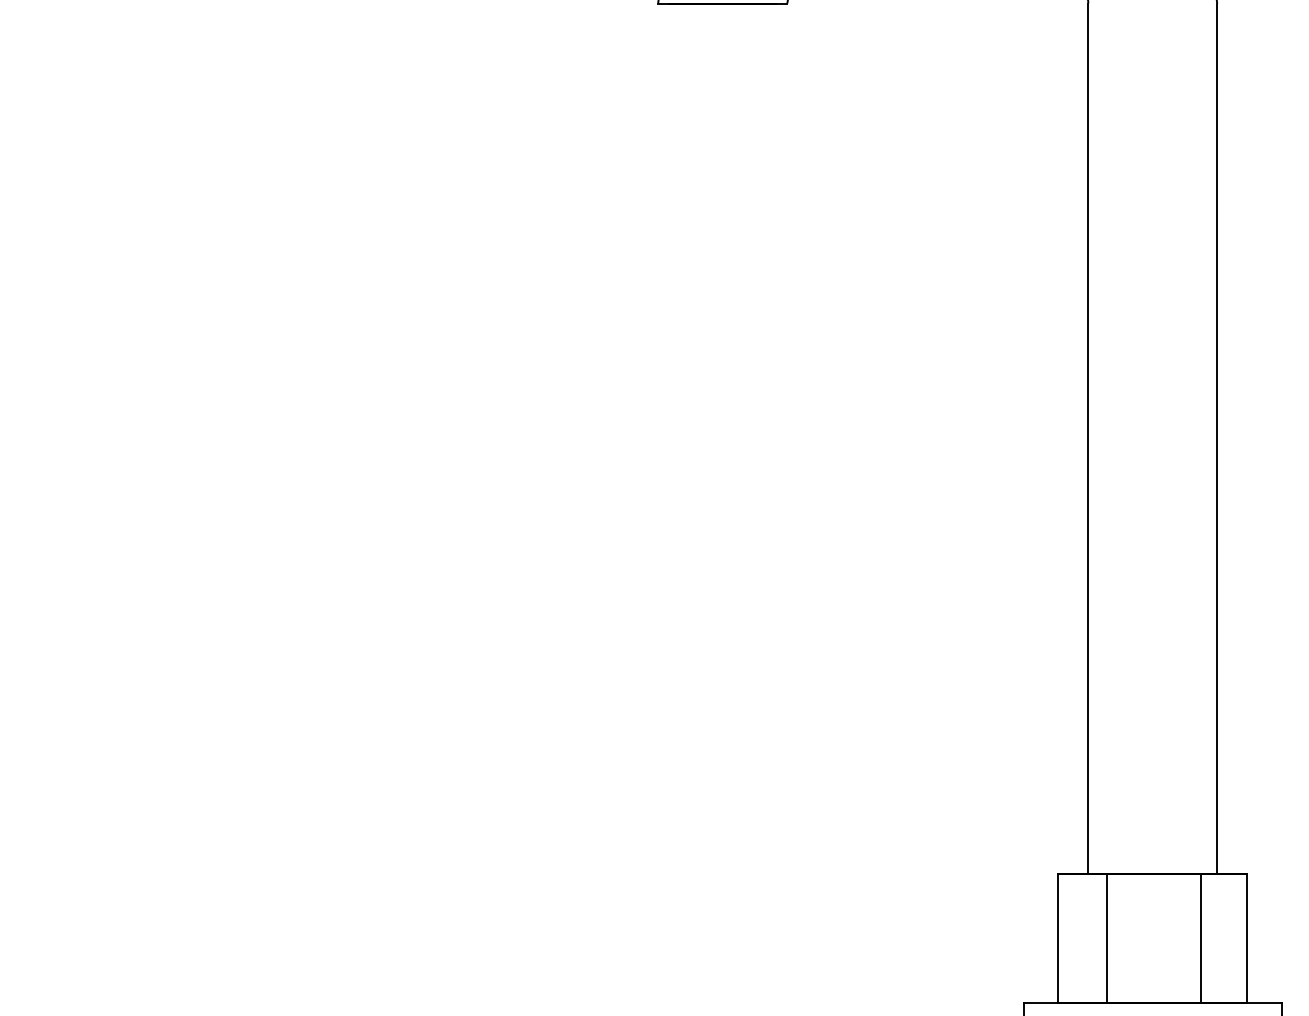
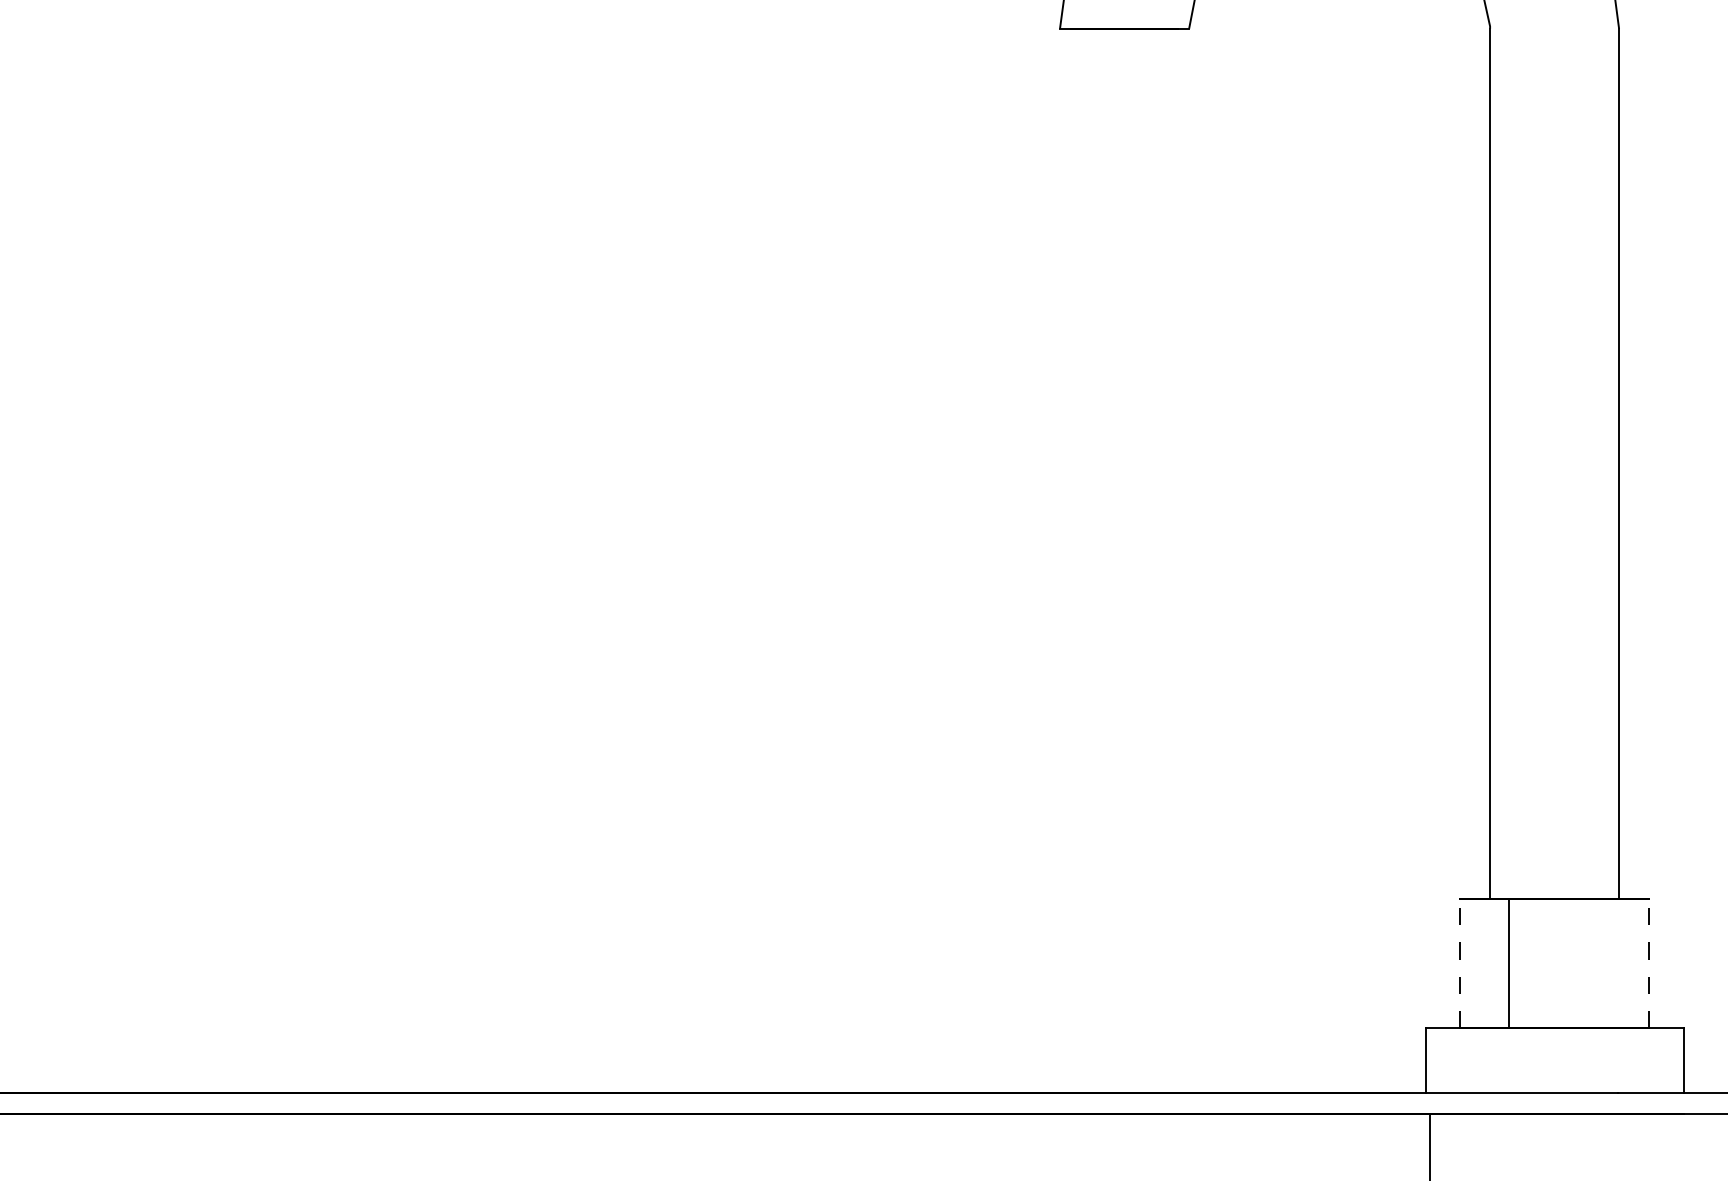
line: (1058, 938) -> (1460, 963), solid -> dashed
line: (1200, 938) -> (1602, 963), removed
line: (1246, 938) -> (1648, 963), solid -> dashed

